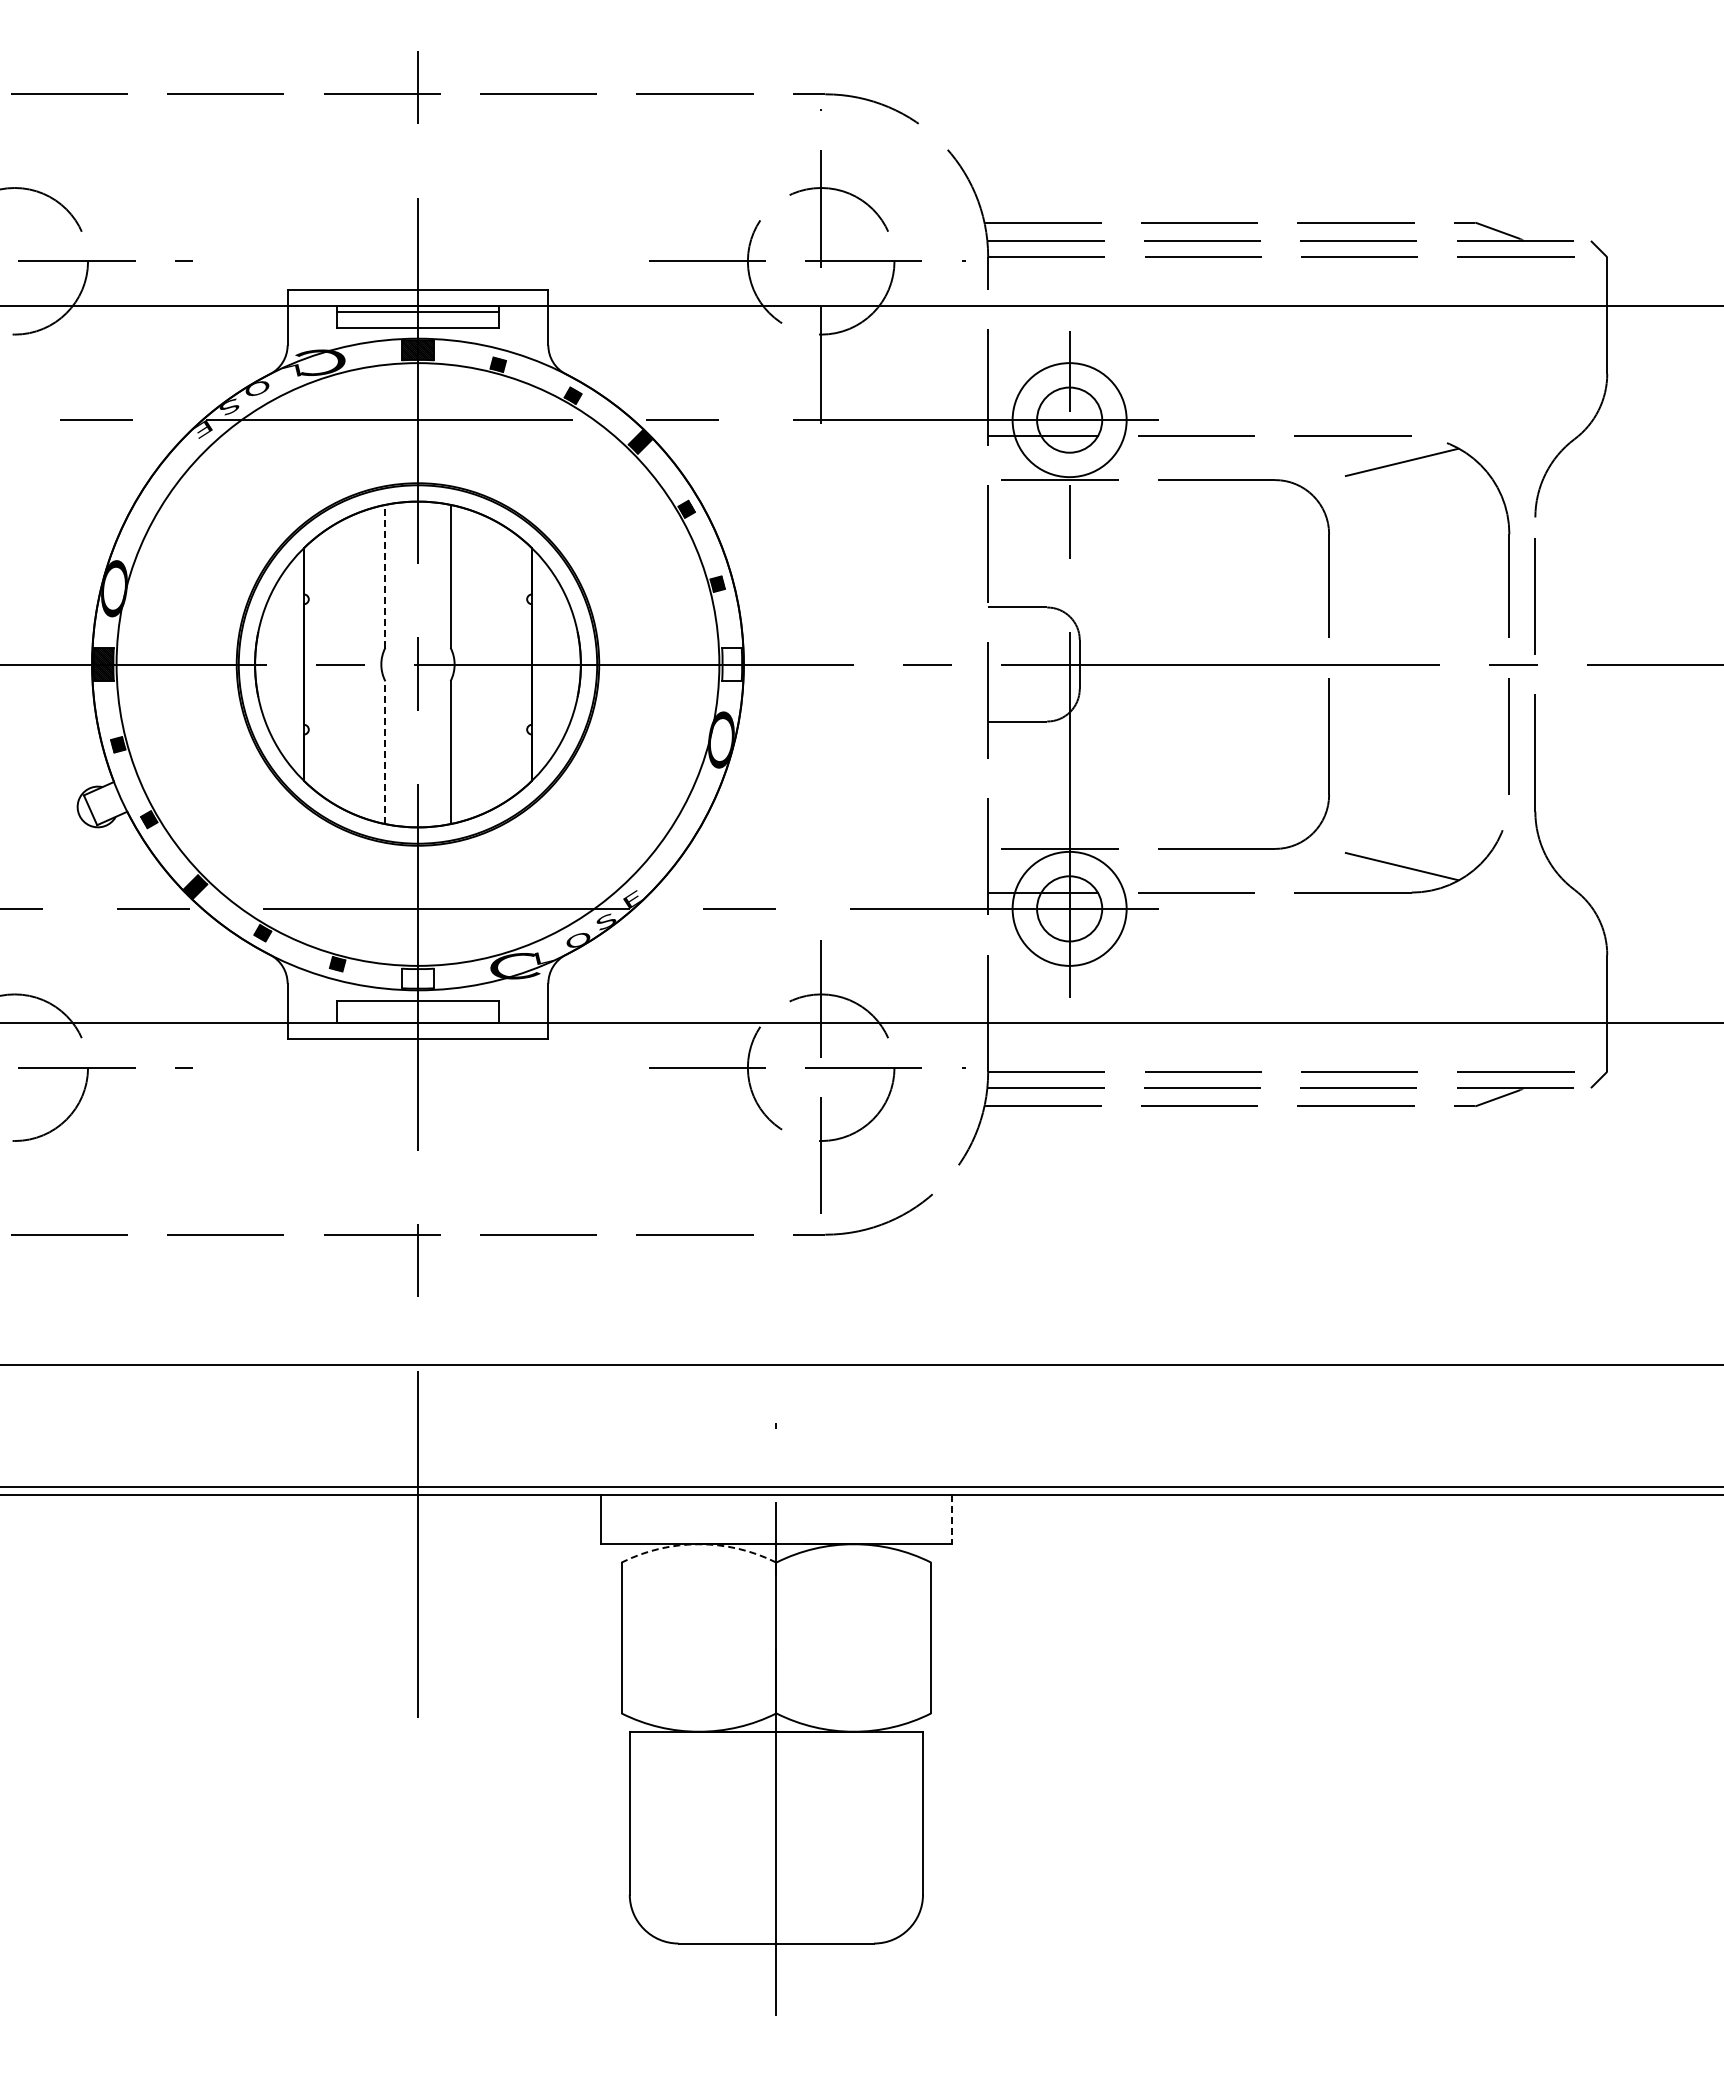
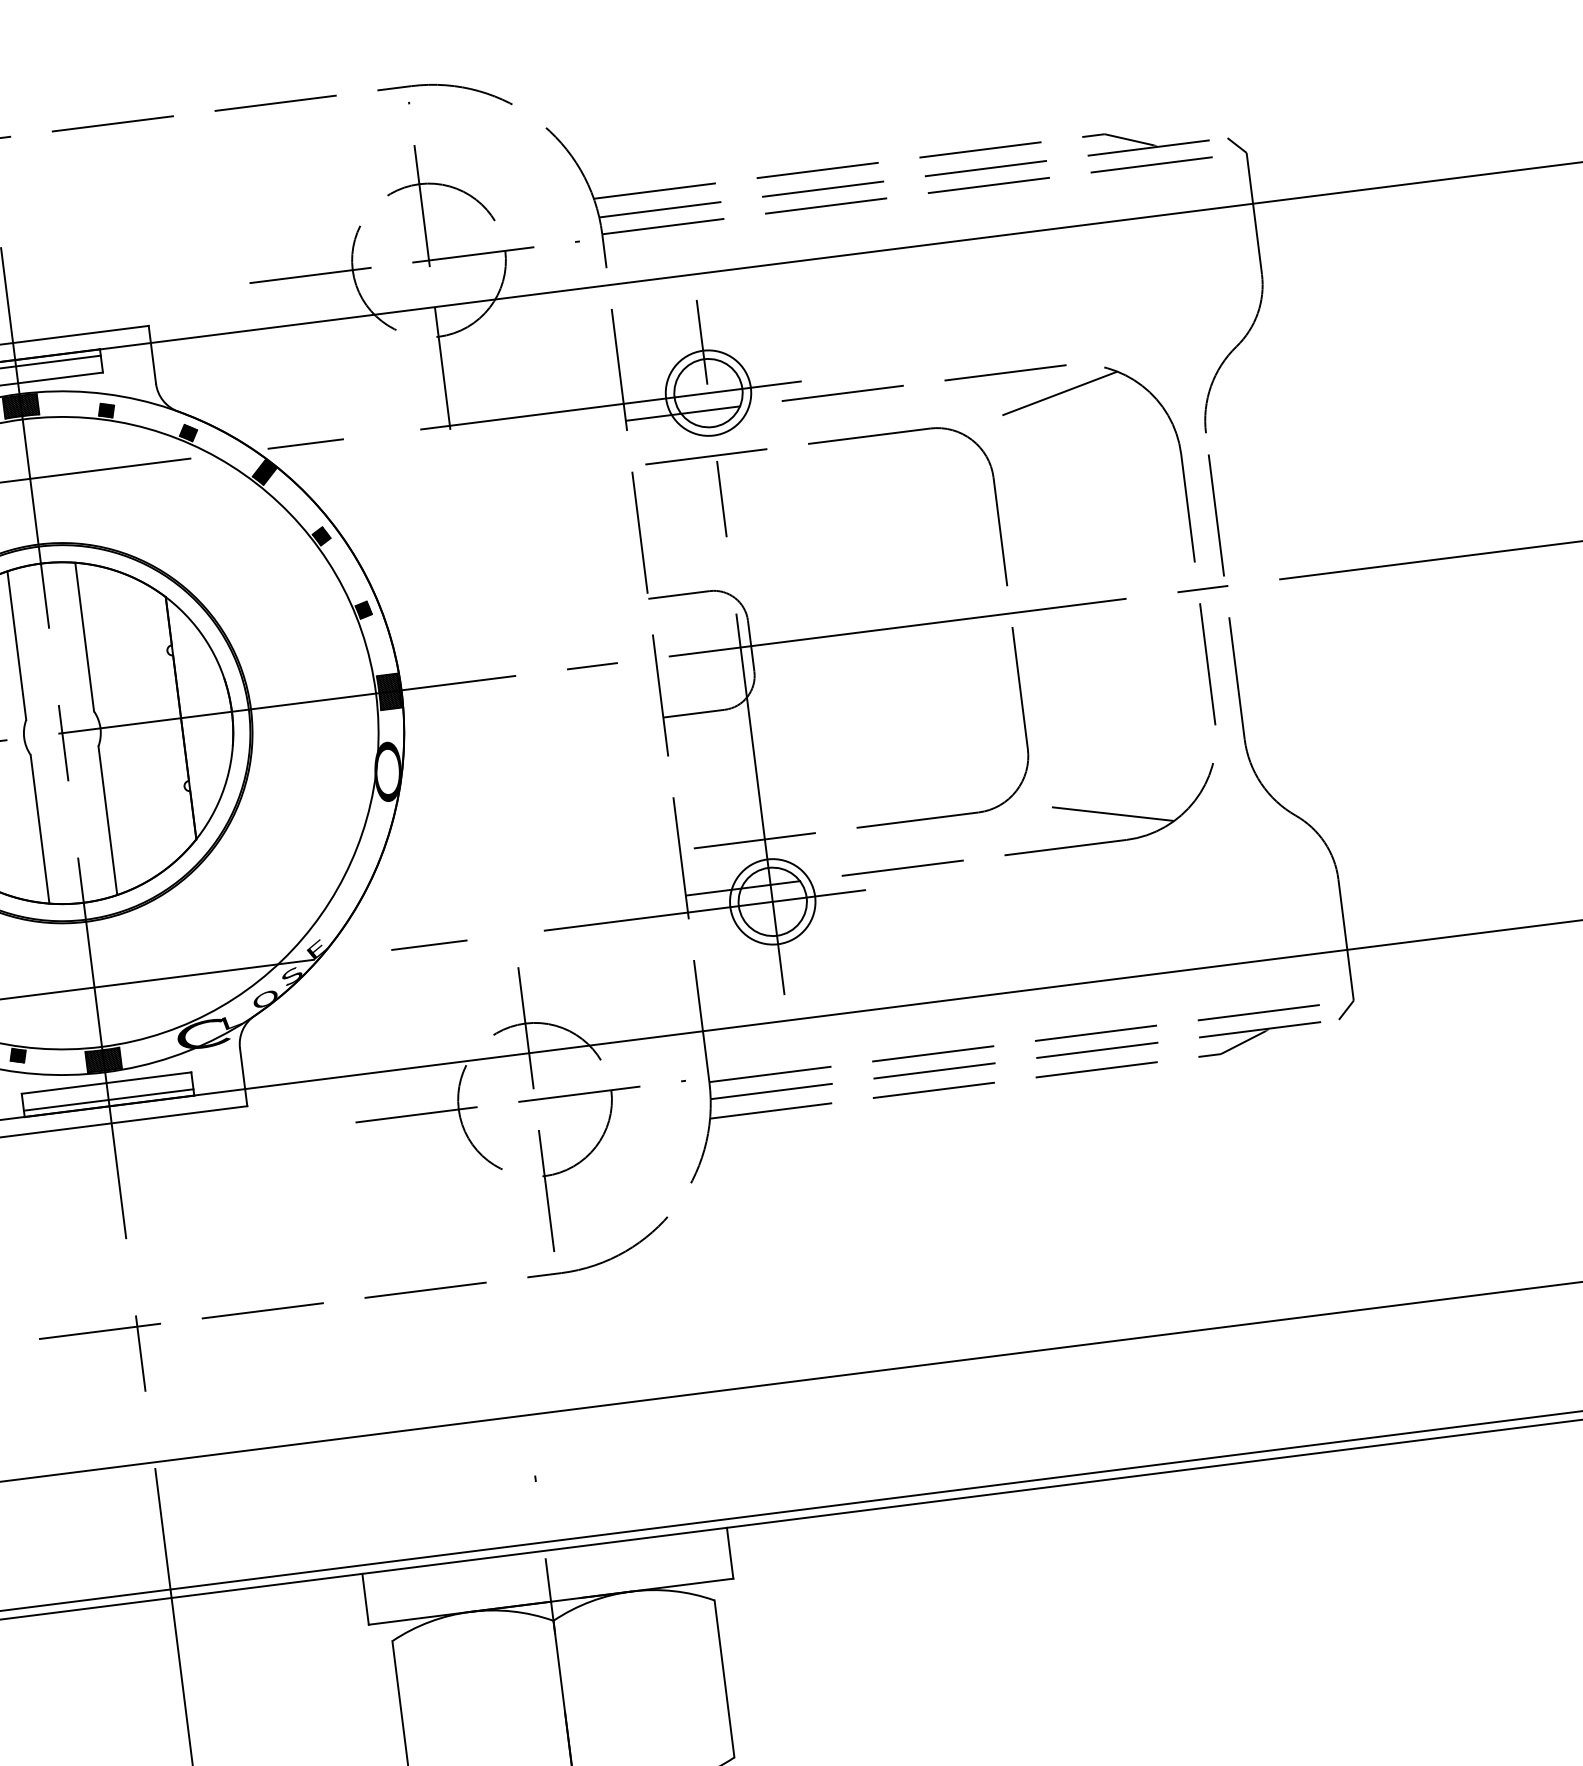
circle: (1069, 419) -> (708, 392), size x0.71
line: (385, 575) -> (16, 644), dashed -> solid
hatch: (732, 664) -> (389, 691), added
line: (385, 752) -> (40, 829), dashed -> solid
circle: (1069, 908) -> (772, 901), size x0.71
hatch: (417, 978) -> (103, 1060), added
line: (417, 1016) -> (108, 1099), added
line: (951, 1520) -> (730, 1553), dashed -> solid
arc: (699, 1544) -> (471, 1612), dashed -> solid

